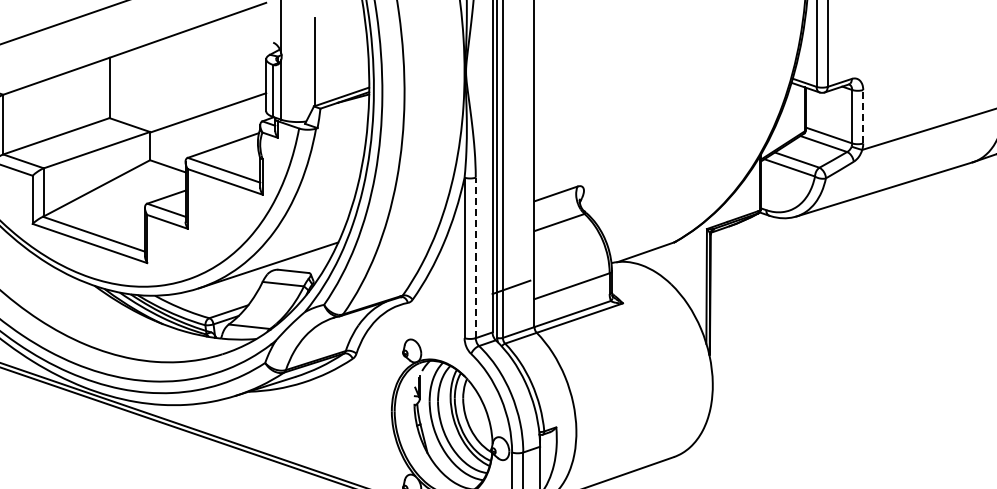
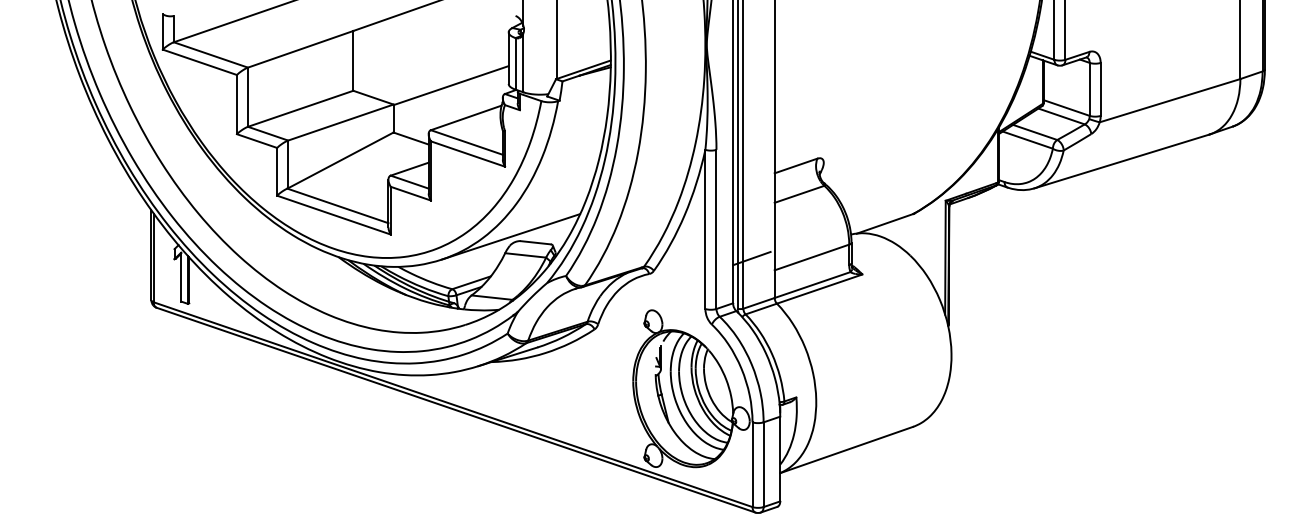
line: (863, 115) -> (1100, 88), dashed -> solid
line: (475, 258) -> (716, 229), dashed -> solid

